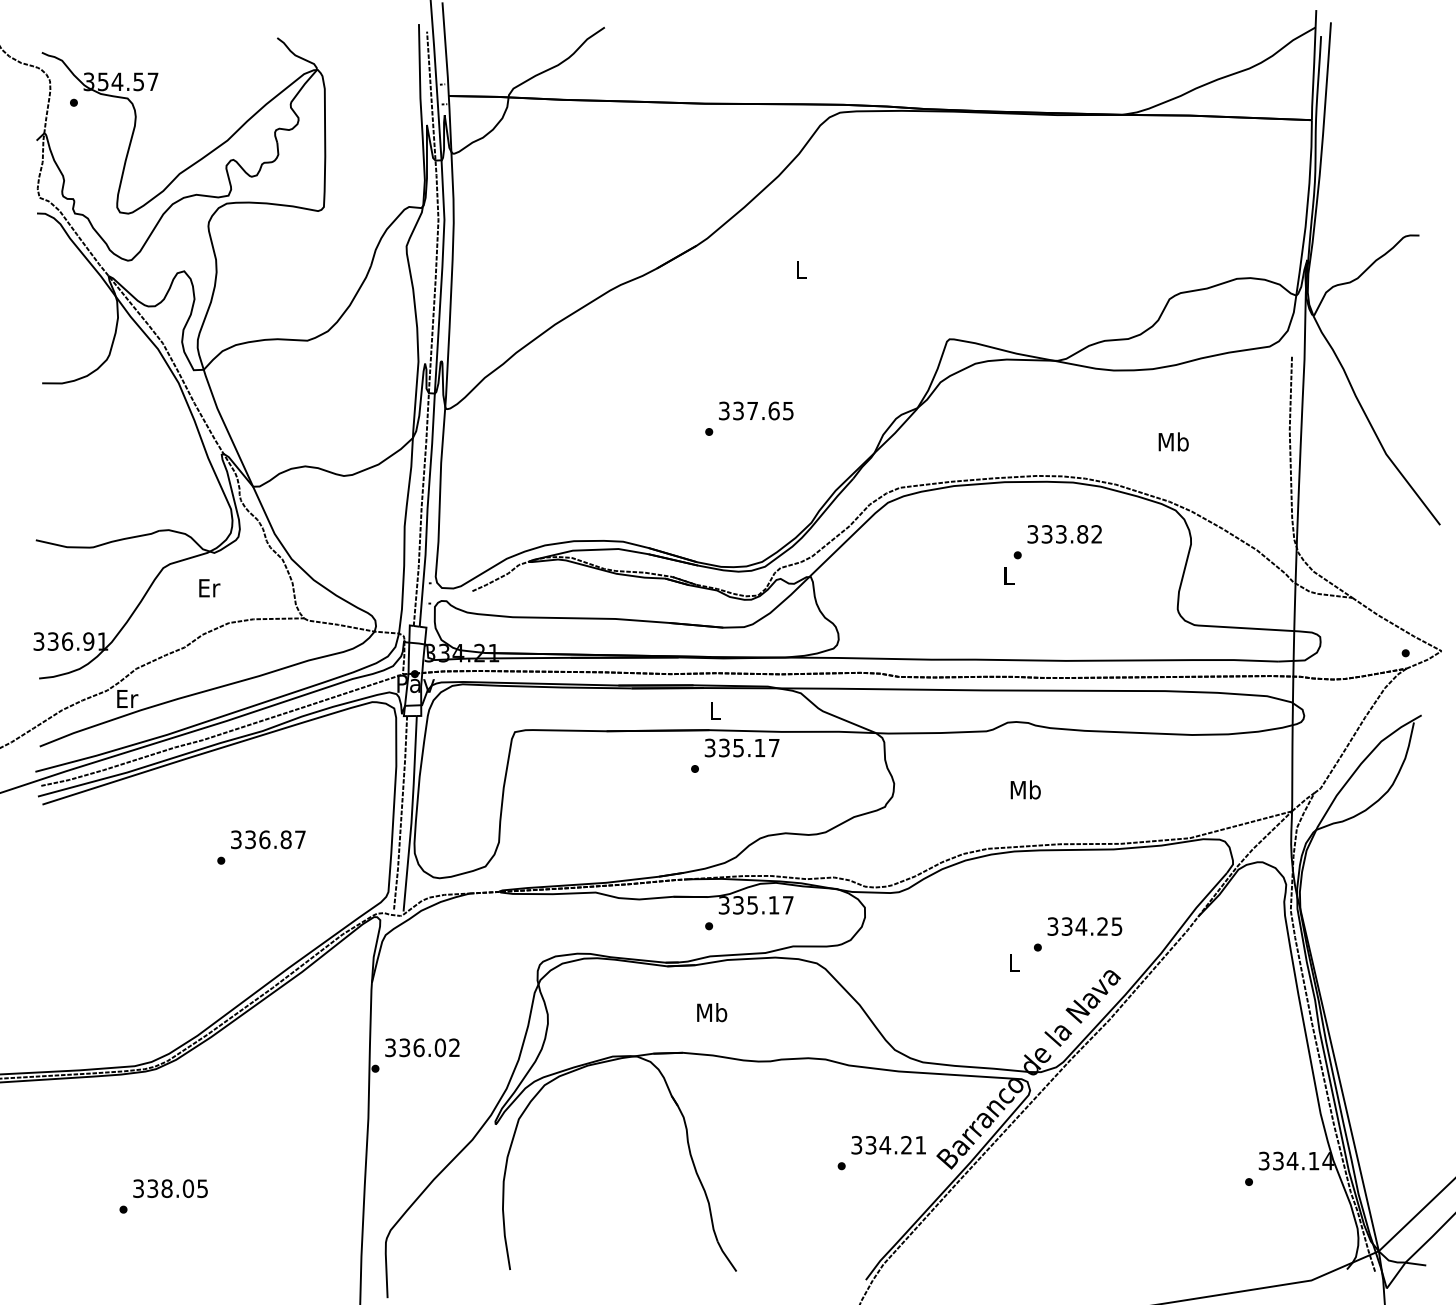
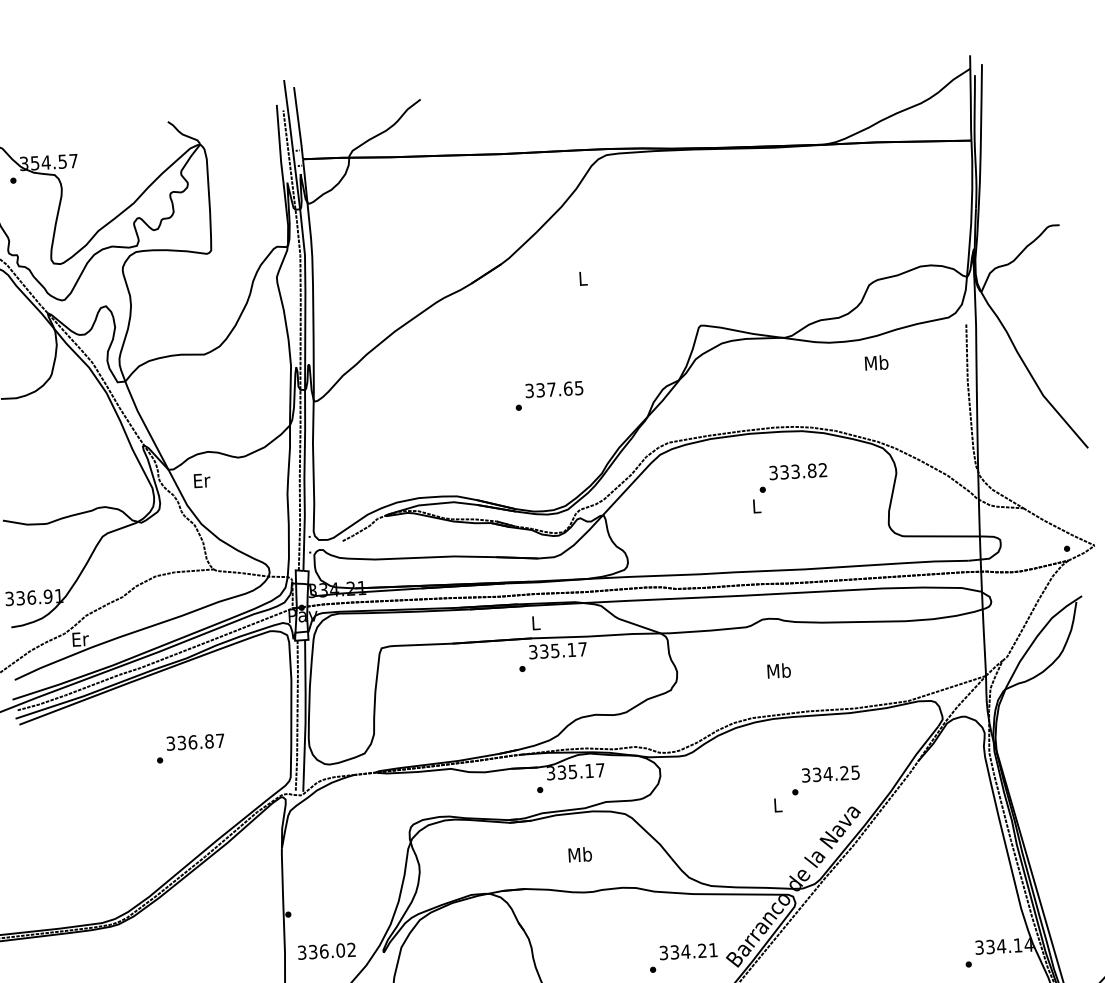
text: (1173, 441) -> (876, 362), moved
text: (209, 588) -> (202, 480), moved
text: (712, 1012) -> (580, 854), moved
text: (422, 1047) -> (326, 951), moved

